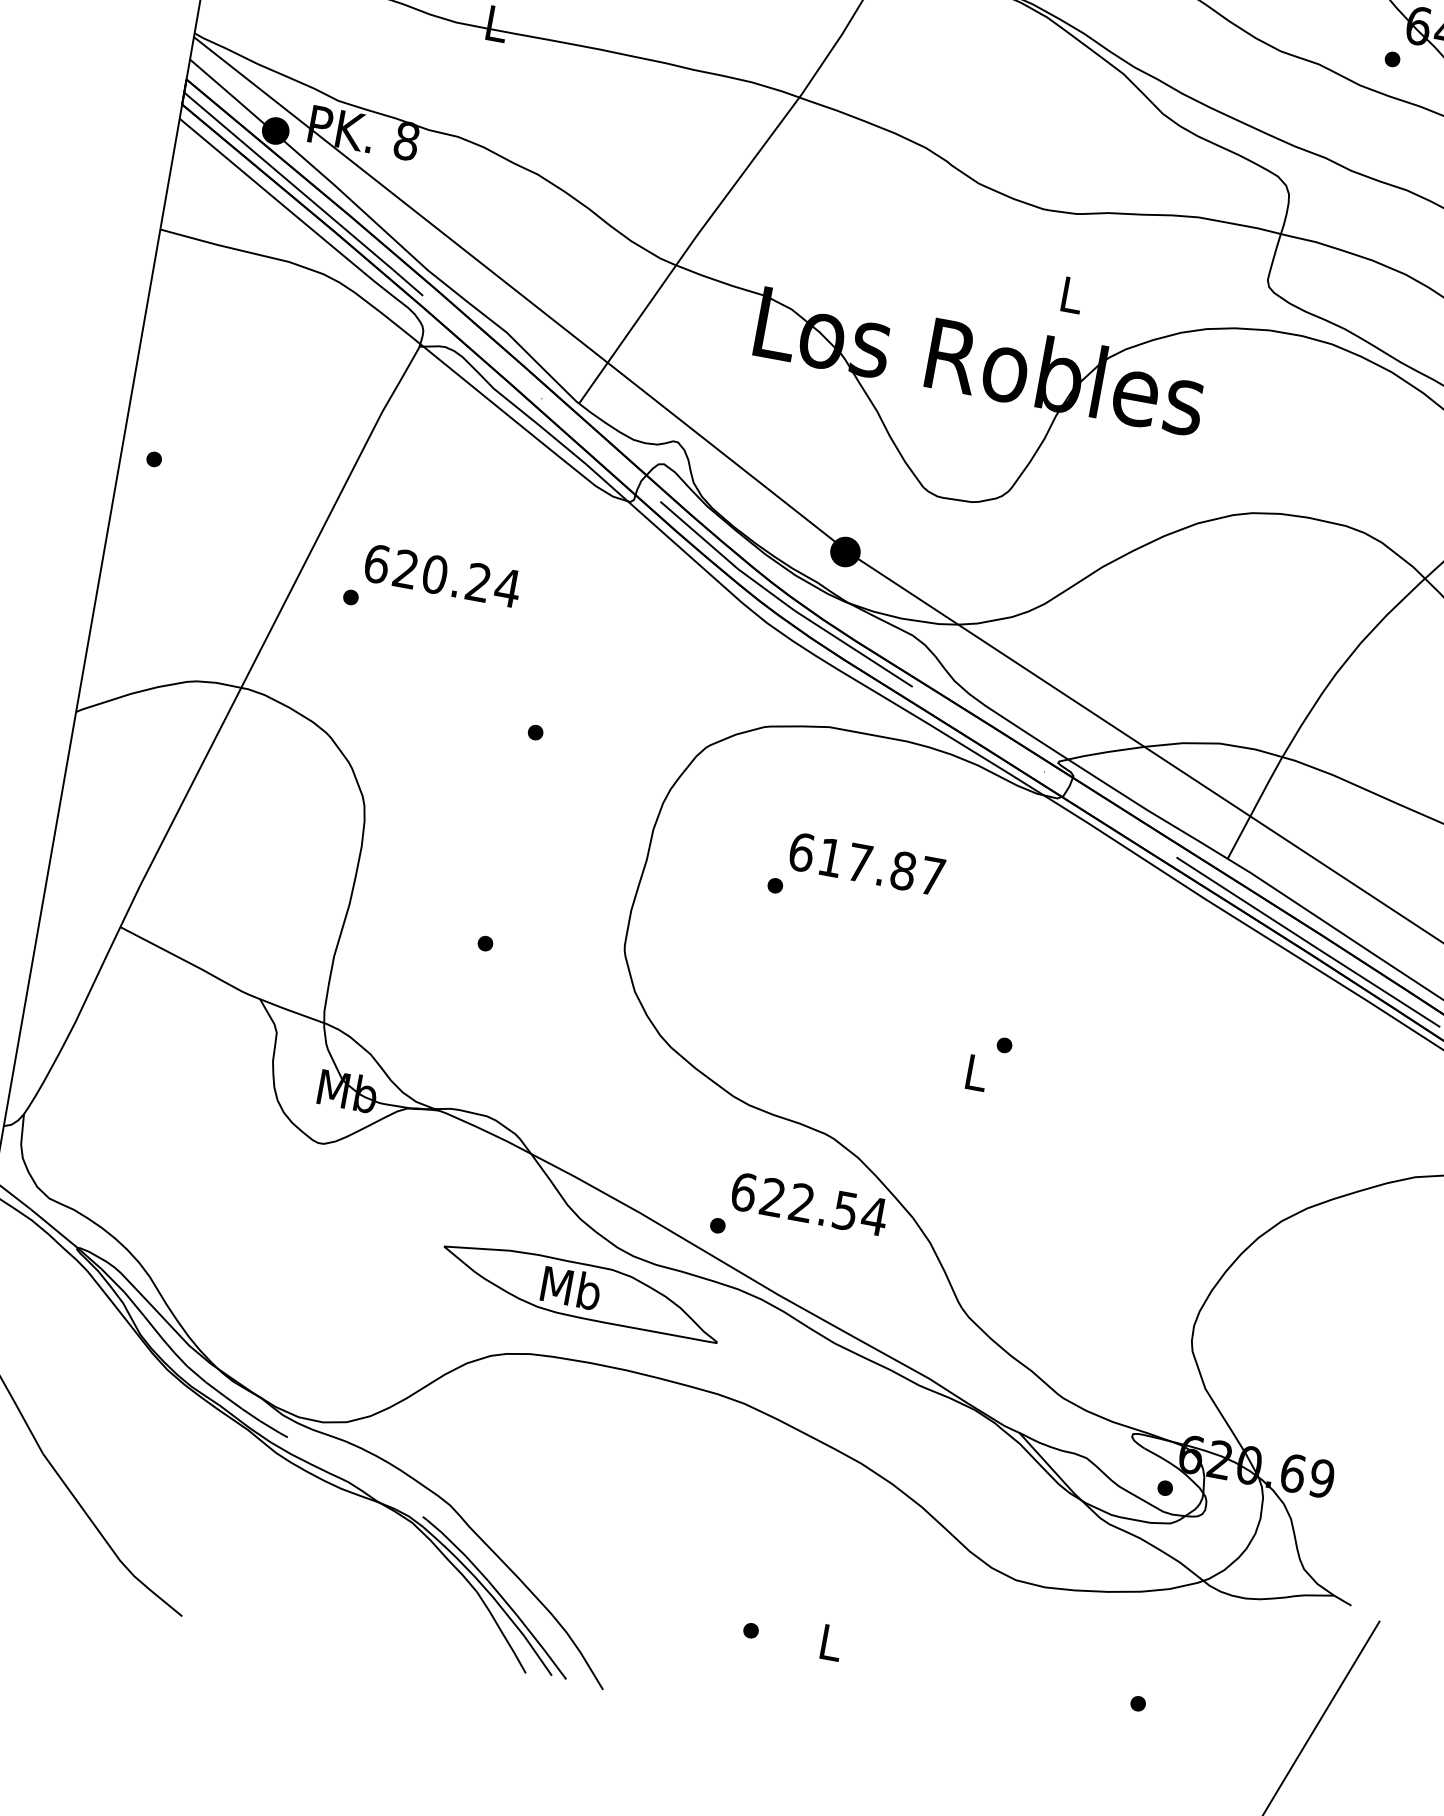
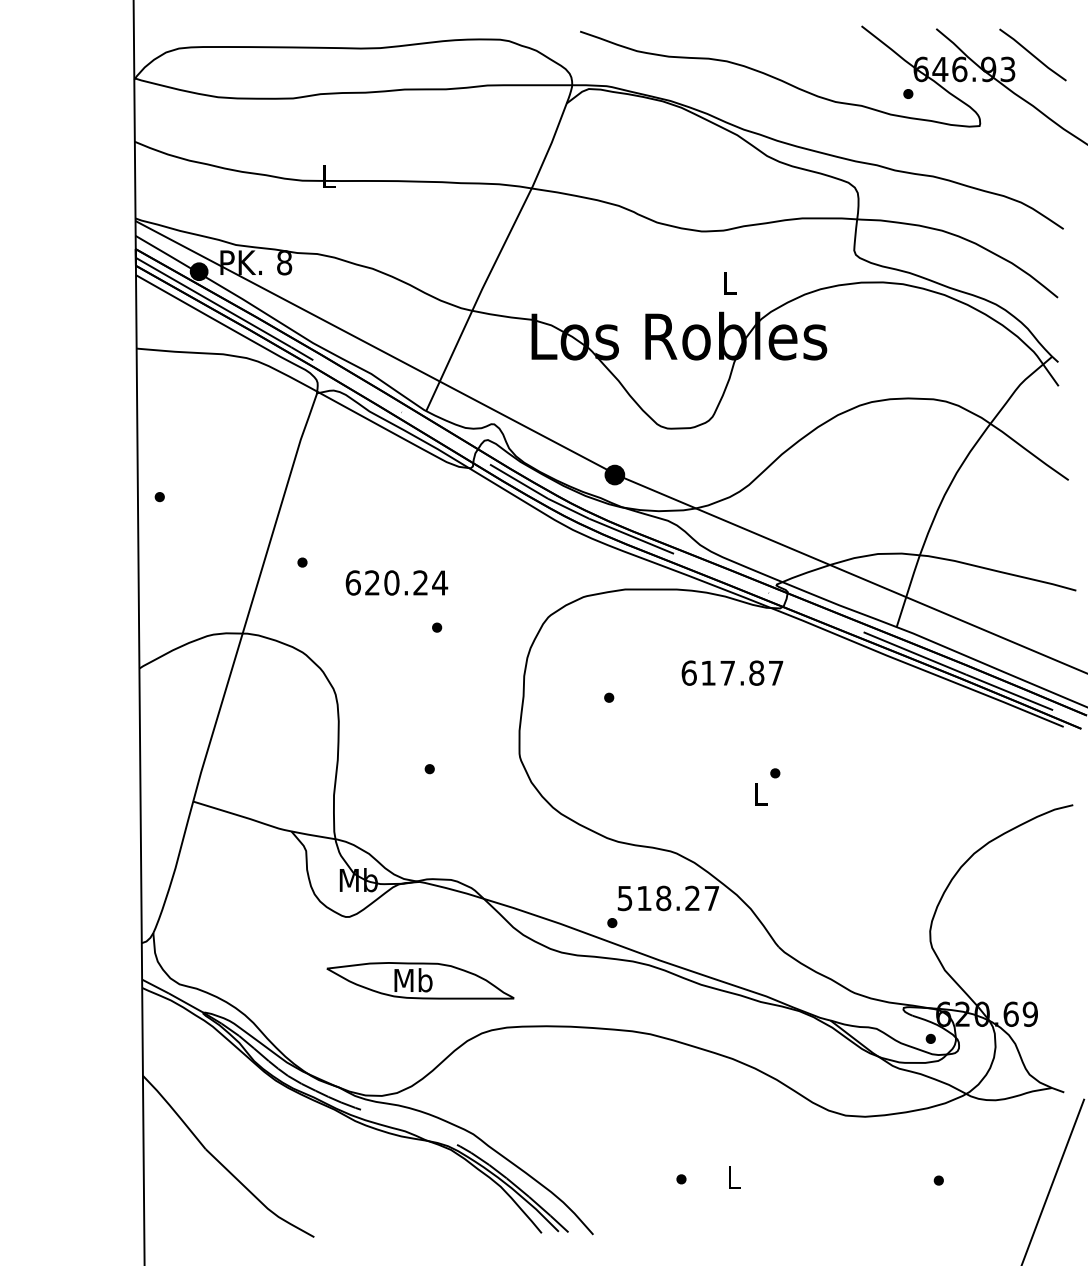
text: (442, 575) -> (396, 582), moved
text: (867, 863) -> (732, 672), moved
text: (809, 1204) -> (668, 898), 622.54 -> 518.27
part: (581, 1290) -> (420, 980), moved

